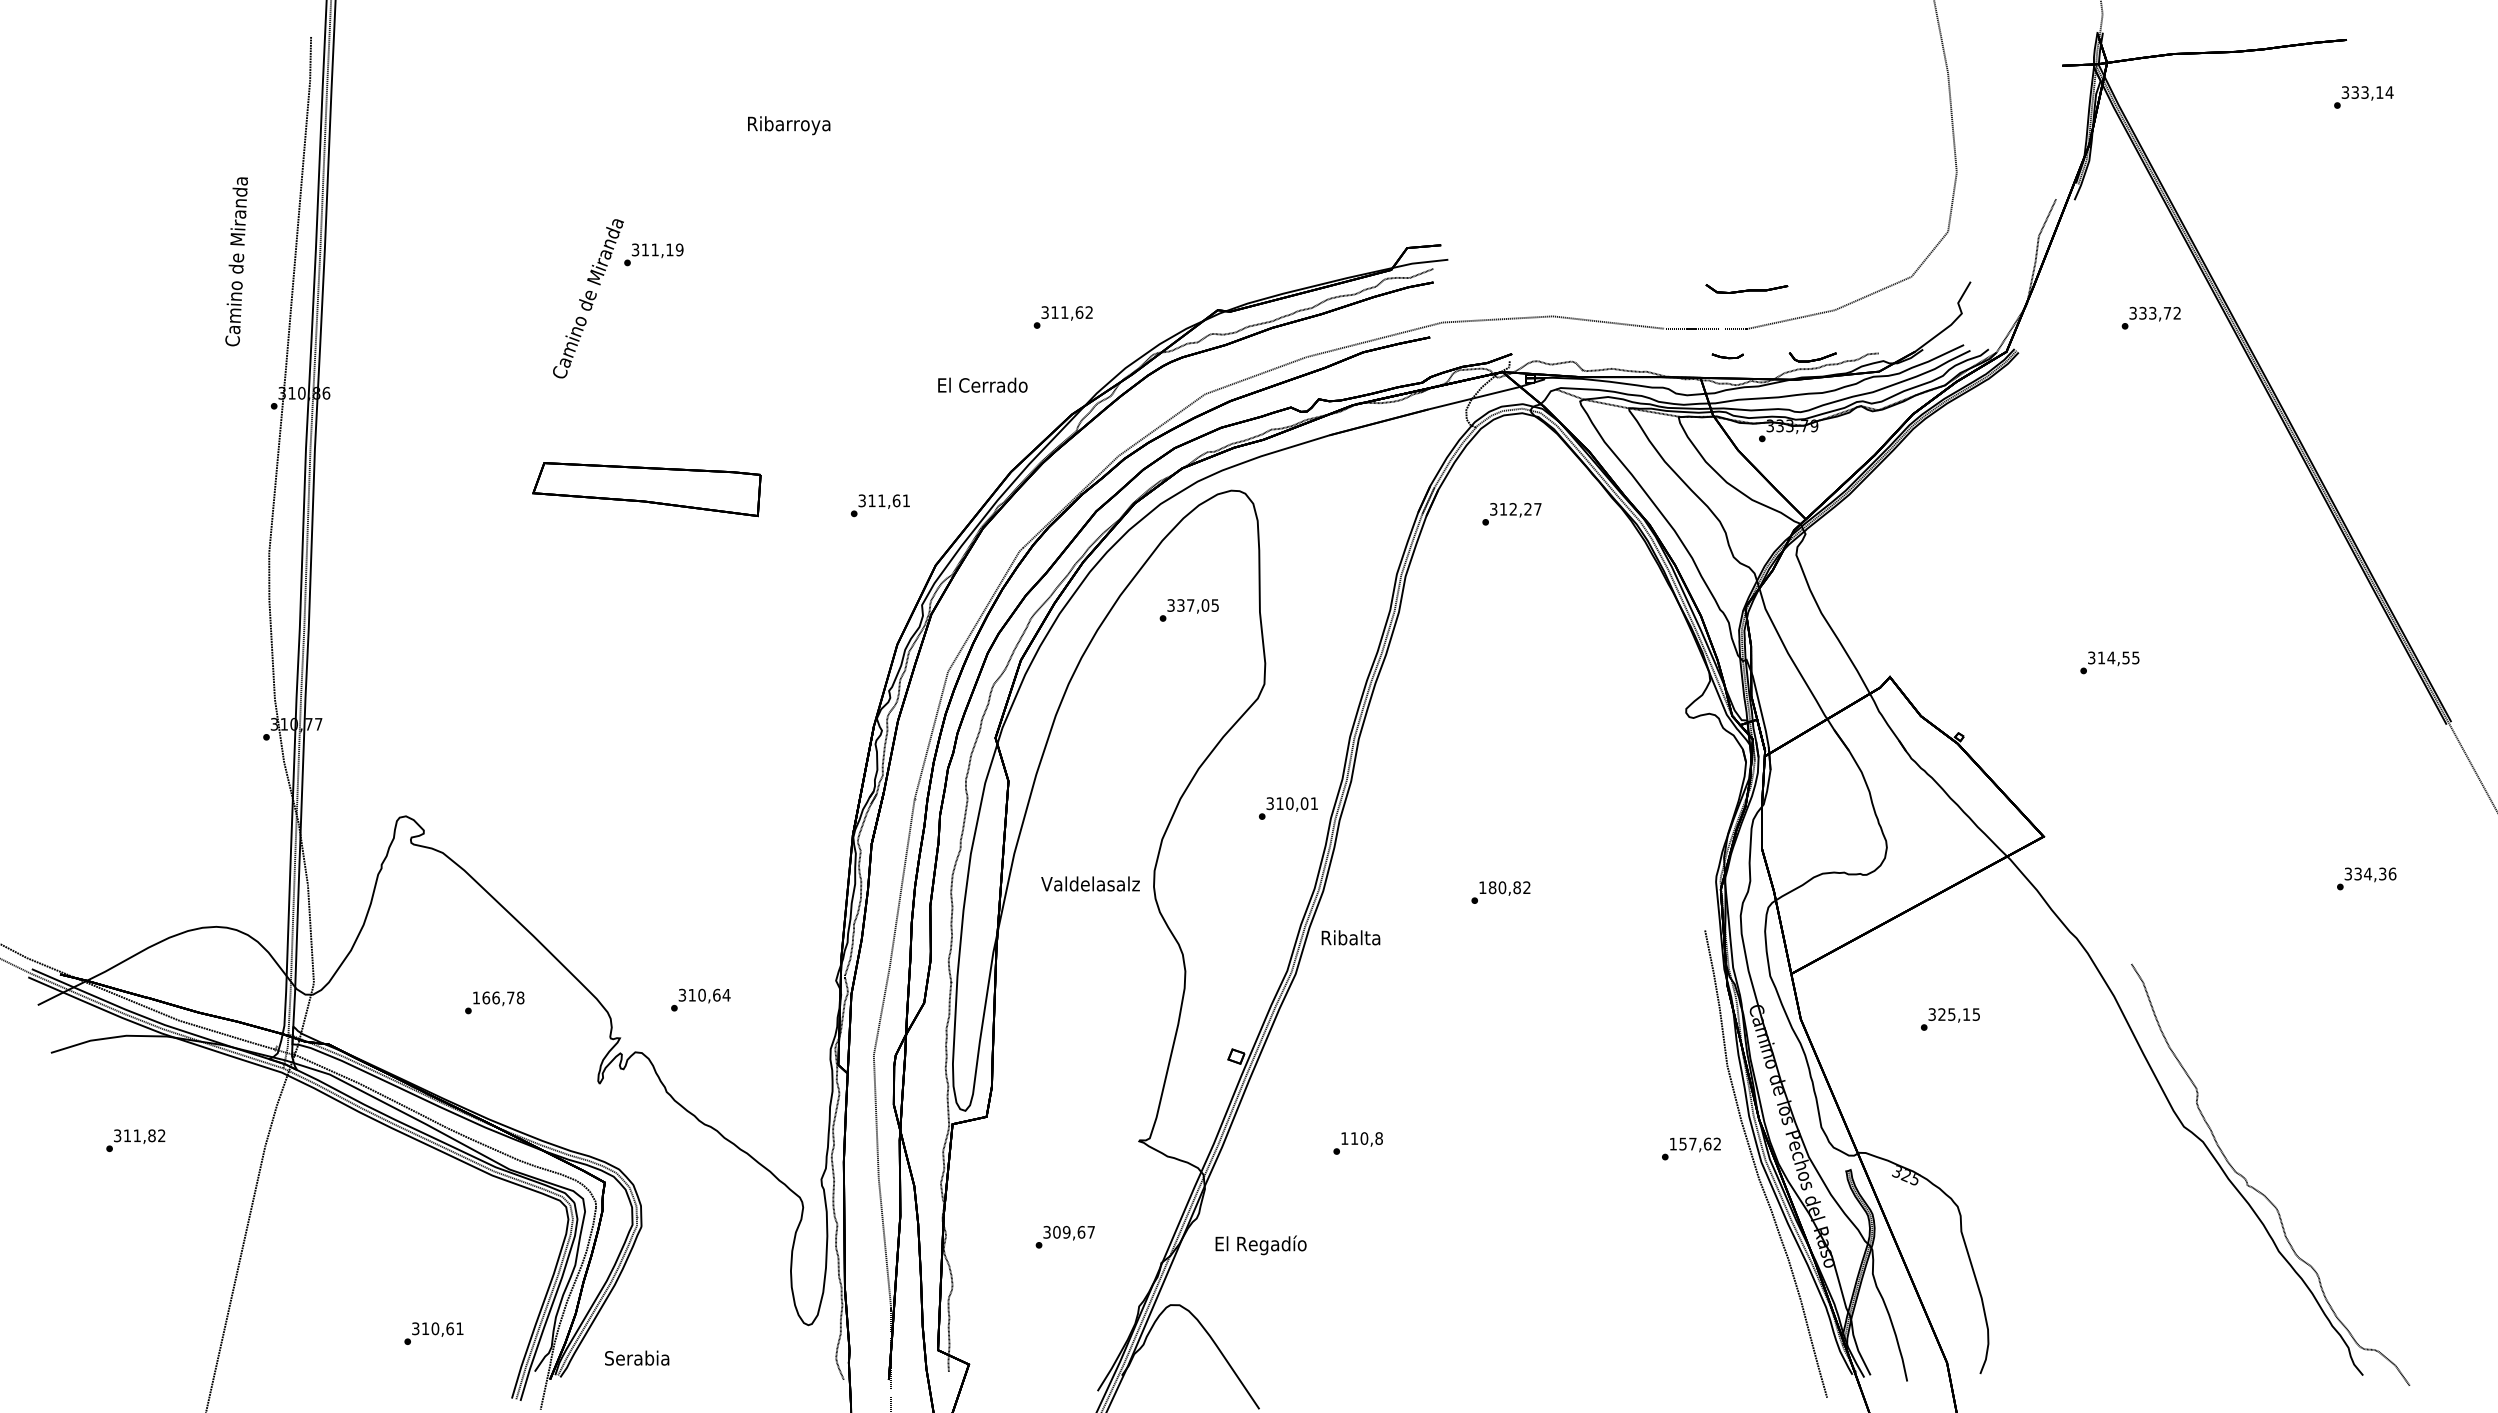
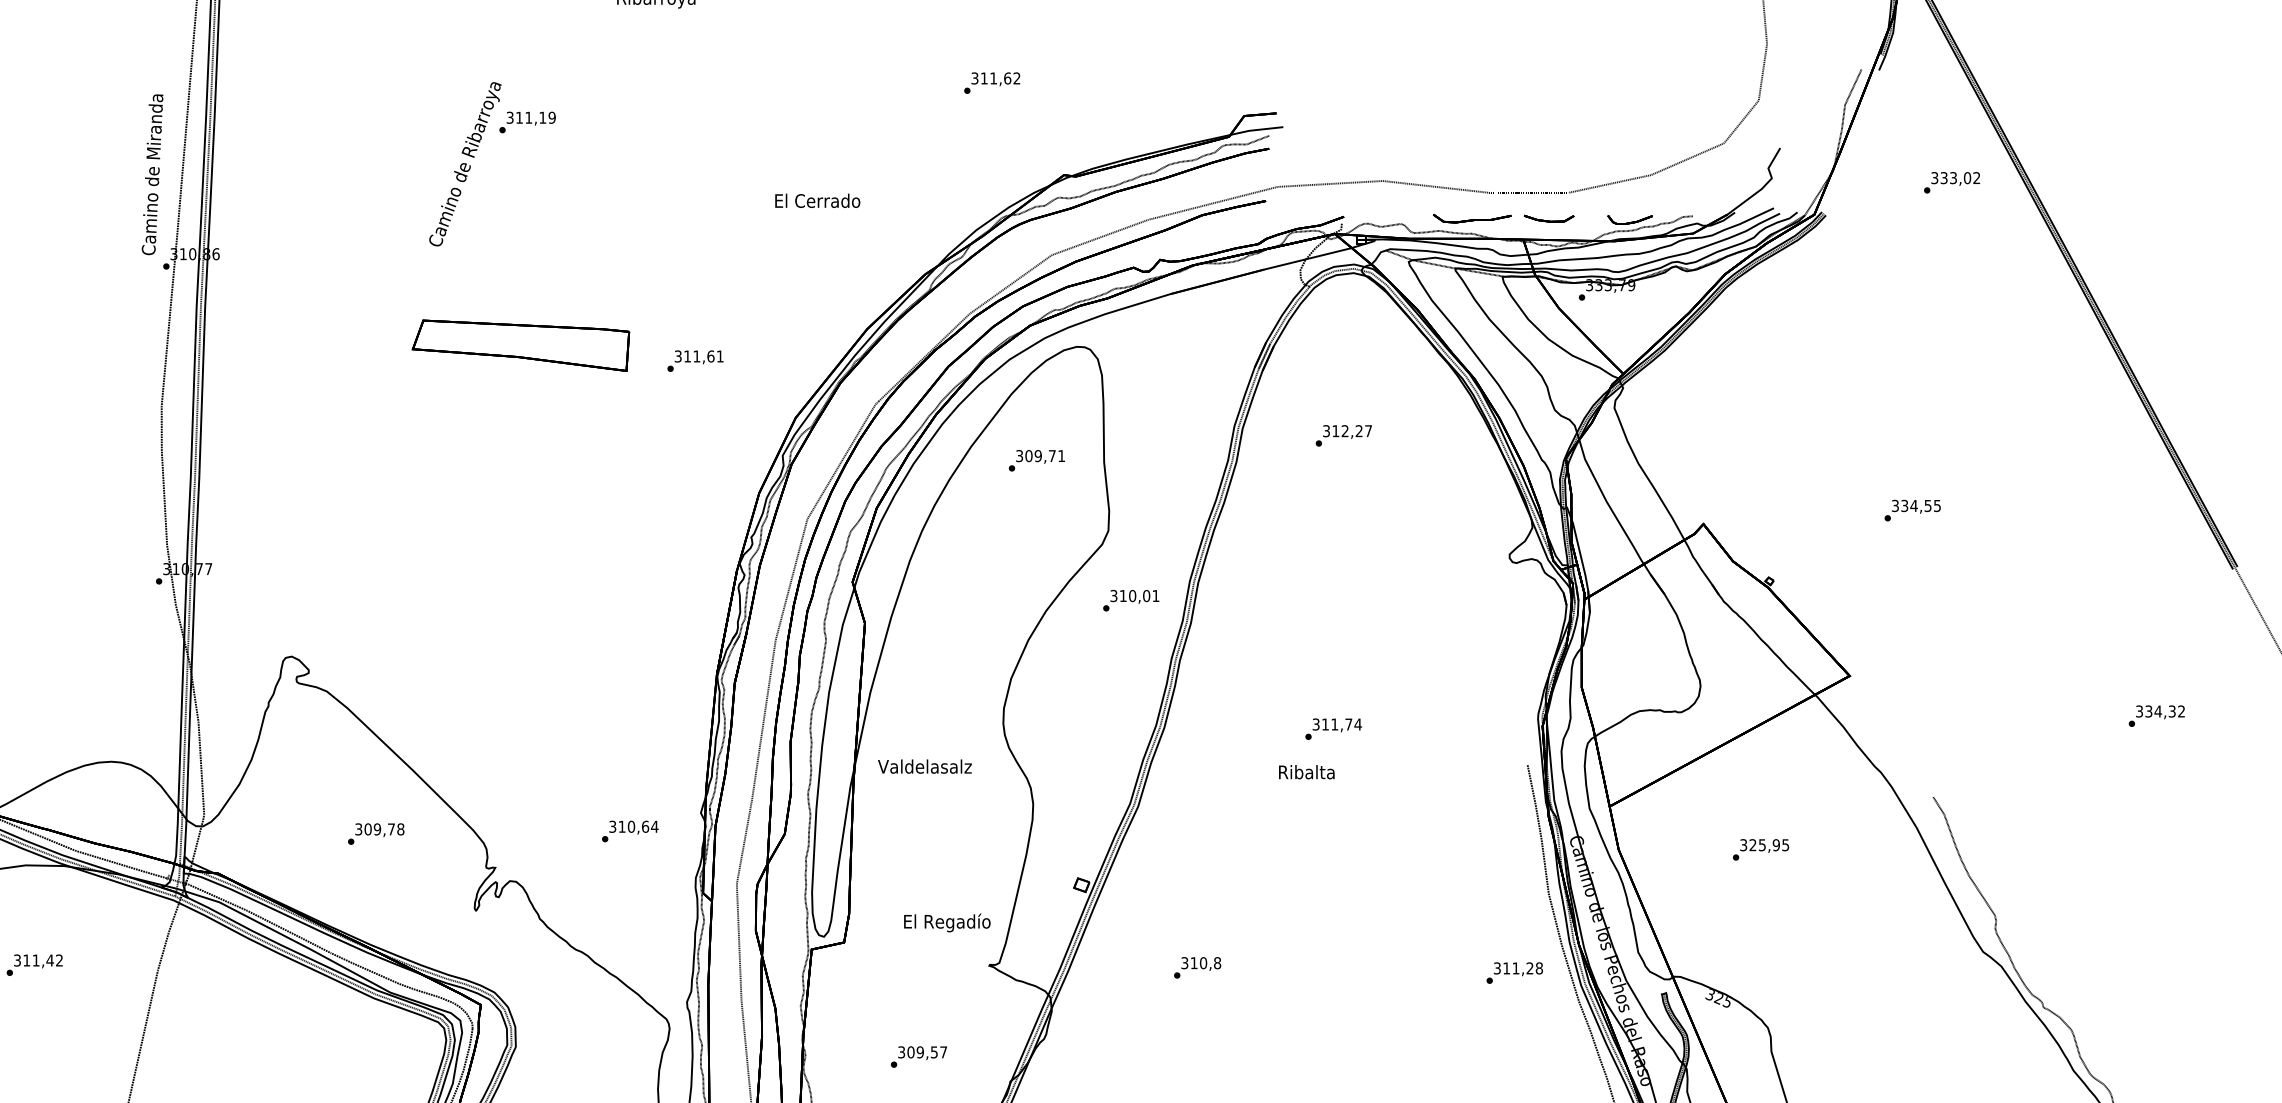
text: (236, 261) -> (152, 174), moved
part: (1746, 288) -> (1471, 218), moved
text: (588, 298) -> (465, 163), Camino de Miranda -> Camino de Ribarroya
text: (2167, 312) -> (1967, 177), 333,72 -> 333,02
text: (1062, 317) -> (991, 83), moved
part: (1727, 356) -> (1548, 219), size x1.67
text: (982, 384) -> (817, 200), moved
text: (879, 505) -> (694, 360), moved
text: (1511, 514) -> (1343, 436), moved
text: (1197, 605) -> (1044, 456), 337,05 -> 309,71
text: (2101, 657) -> (1904, 505), 314,55 -> 334,55
text: (1288, 808) -> (1131, 600), moved
text: (2392, 873) -> (2181, 710), 334,36 -> 334,32
text: (1090, 883) -> (924, 766), moved
text: (1504, 887) -> (1336, 724), 180,82 -> 311,74
text: (1350, 937) -> (1306, 771), moved
text: (485, 997) -> (367, 828), 166,78 -> 309,78
text: (700, 999) -> (629, 830), moved
text: (1966, 1014) -> (1776, 845), 325,15 -> 325,95
text: (151, 1135) -> (49, 960), 311,82 -> 311,42
text: (1344, 1138) -> (1184, 963), 110,8 -> 310,8
text: (1695, 1143) -> (1518, 967), 157,62 -> 311,28
text: (1081, 1231) -> (934, 1051), 309,67 -> 309,57
text: (1260, 1245) -> (946, 923), moved

